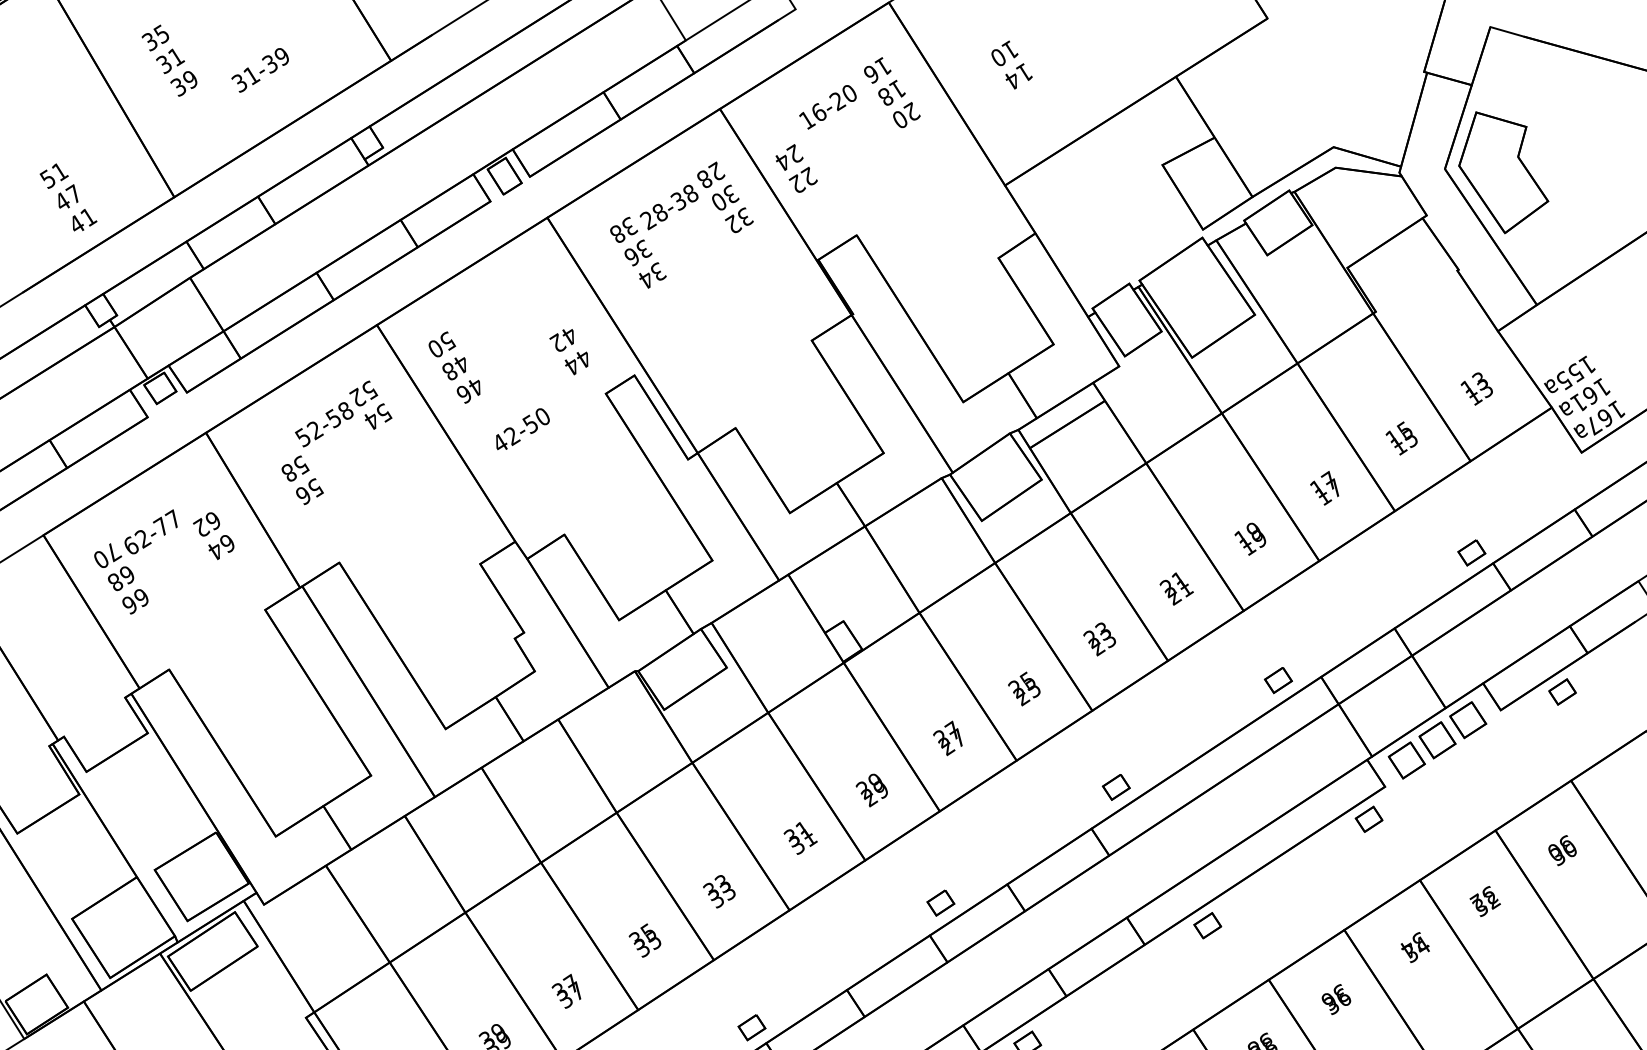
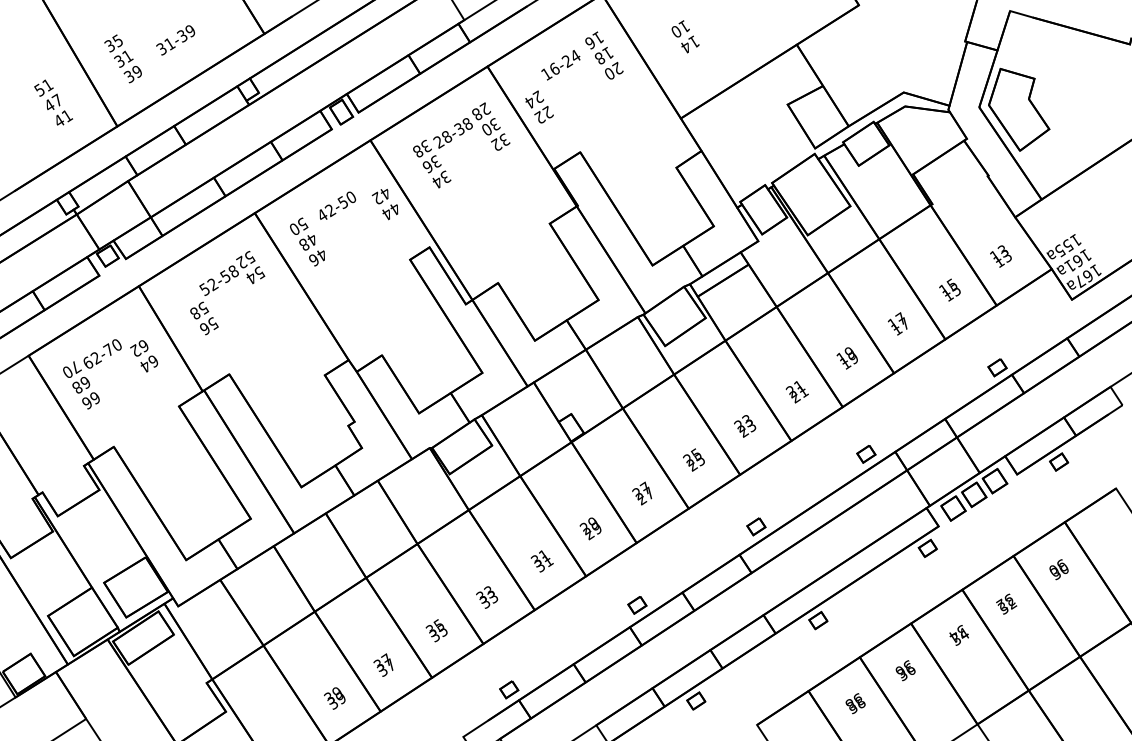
text: (168, 60) -> (122, 58), moved
text: (849, 92) -> (575, 55), 16-20 -> 16-24
text: (68, 197) -> (53, 102), moved
text: (568, 352) -> (384, 204), moved
text: (522, 428) -> (337, 205), moved
text: (173, 518) -> (116, 344), 62-77 -> 62-70

